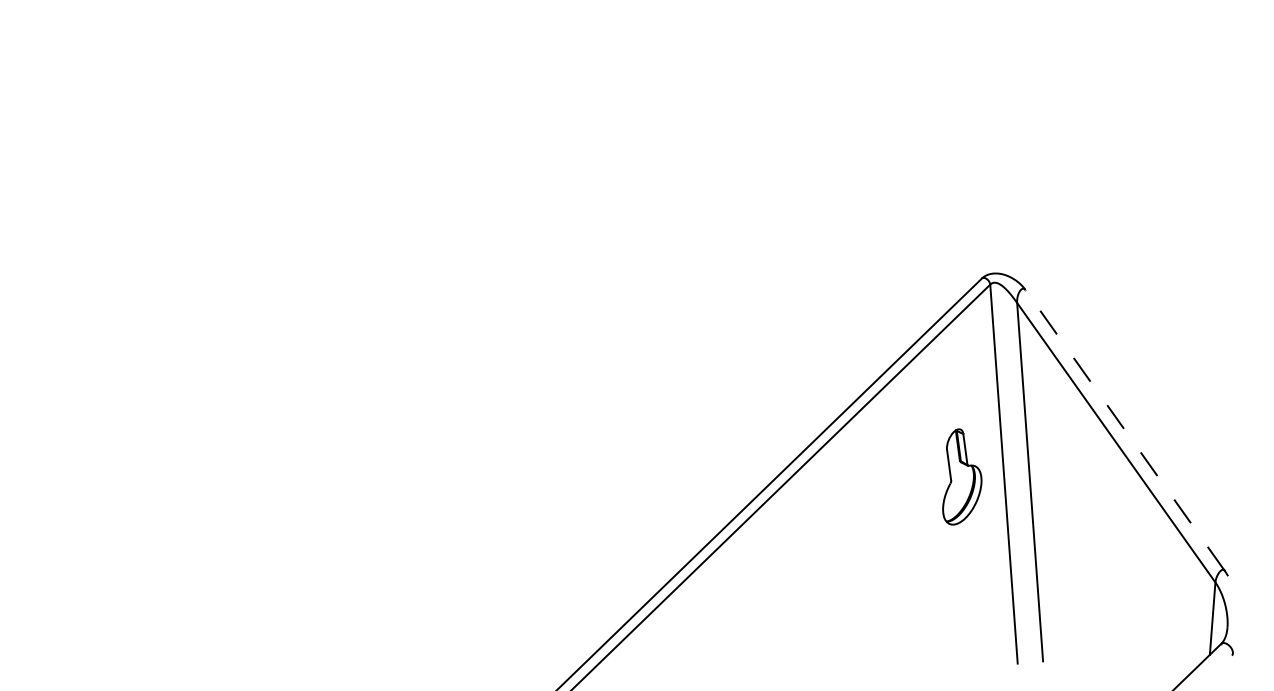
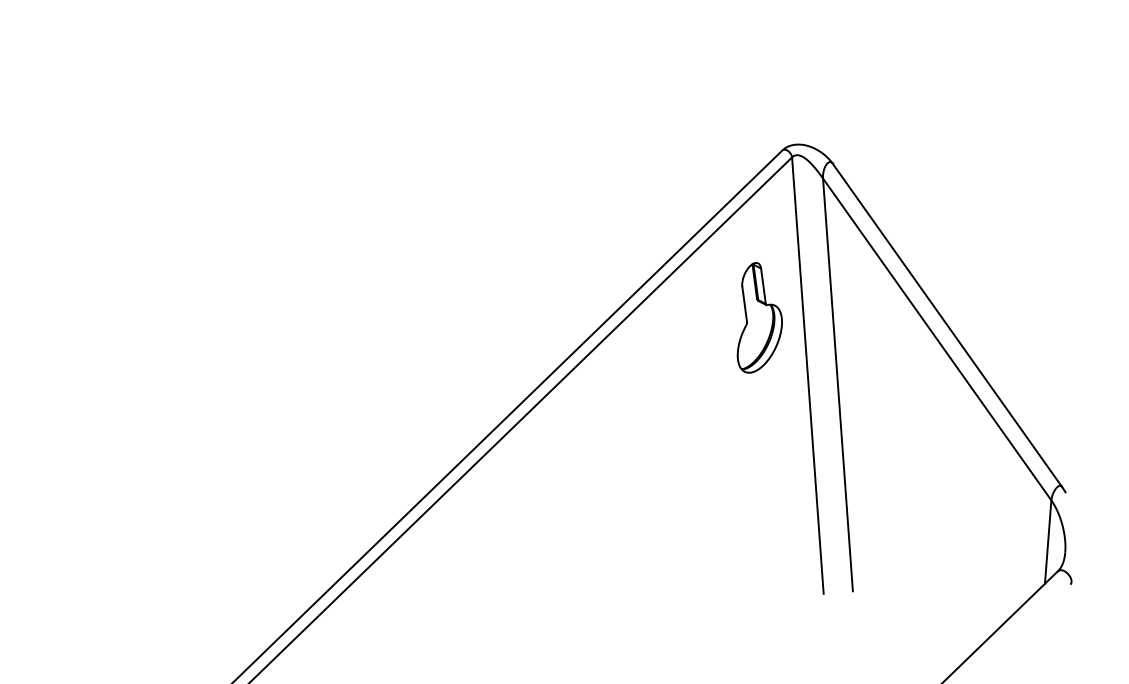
line: (1124, 429) -> (946, 324), dashed -> solid
part: (962, 476) -> (760, 317), moved

